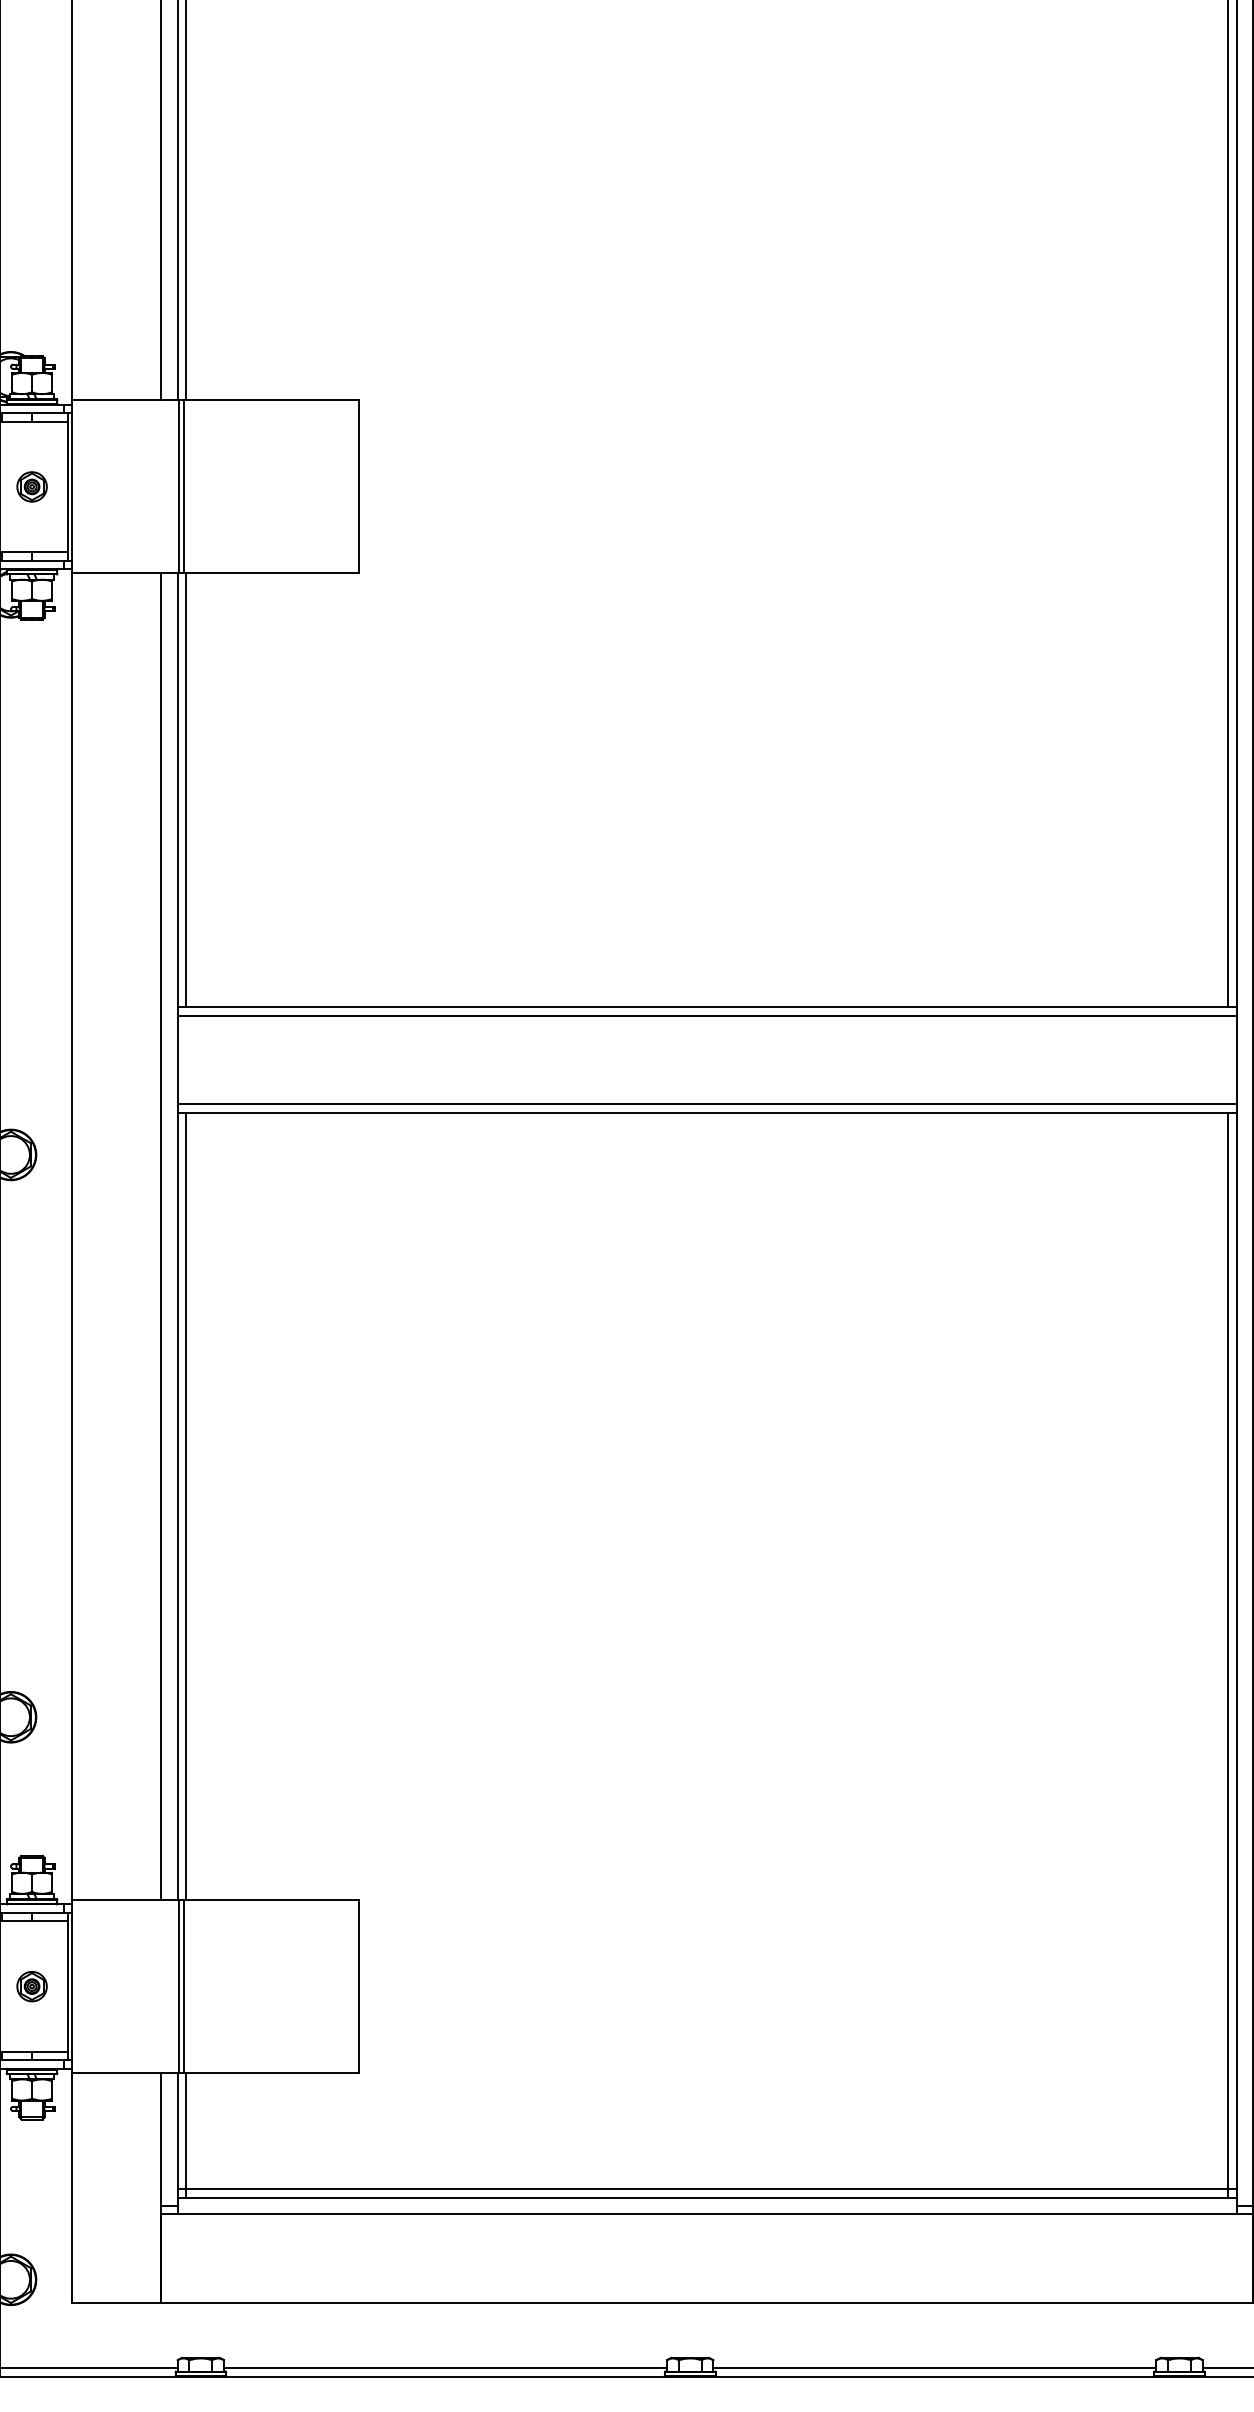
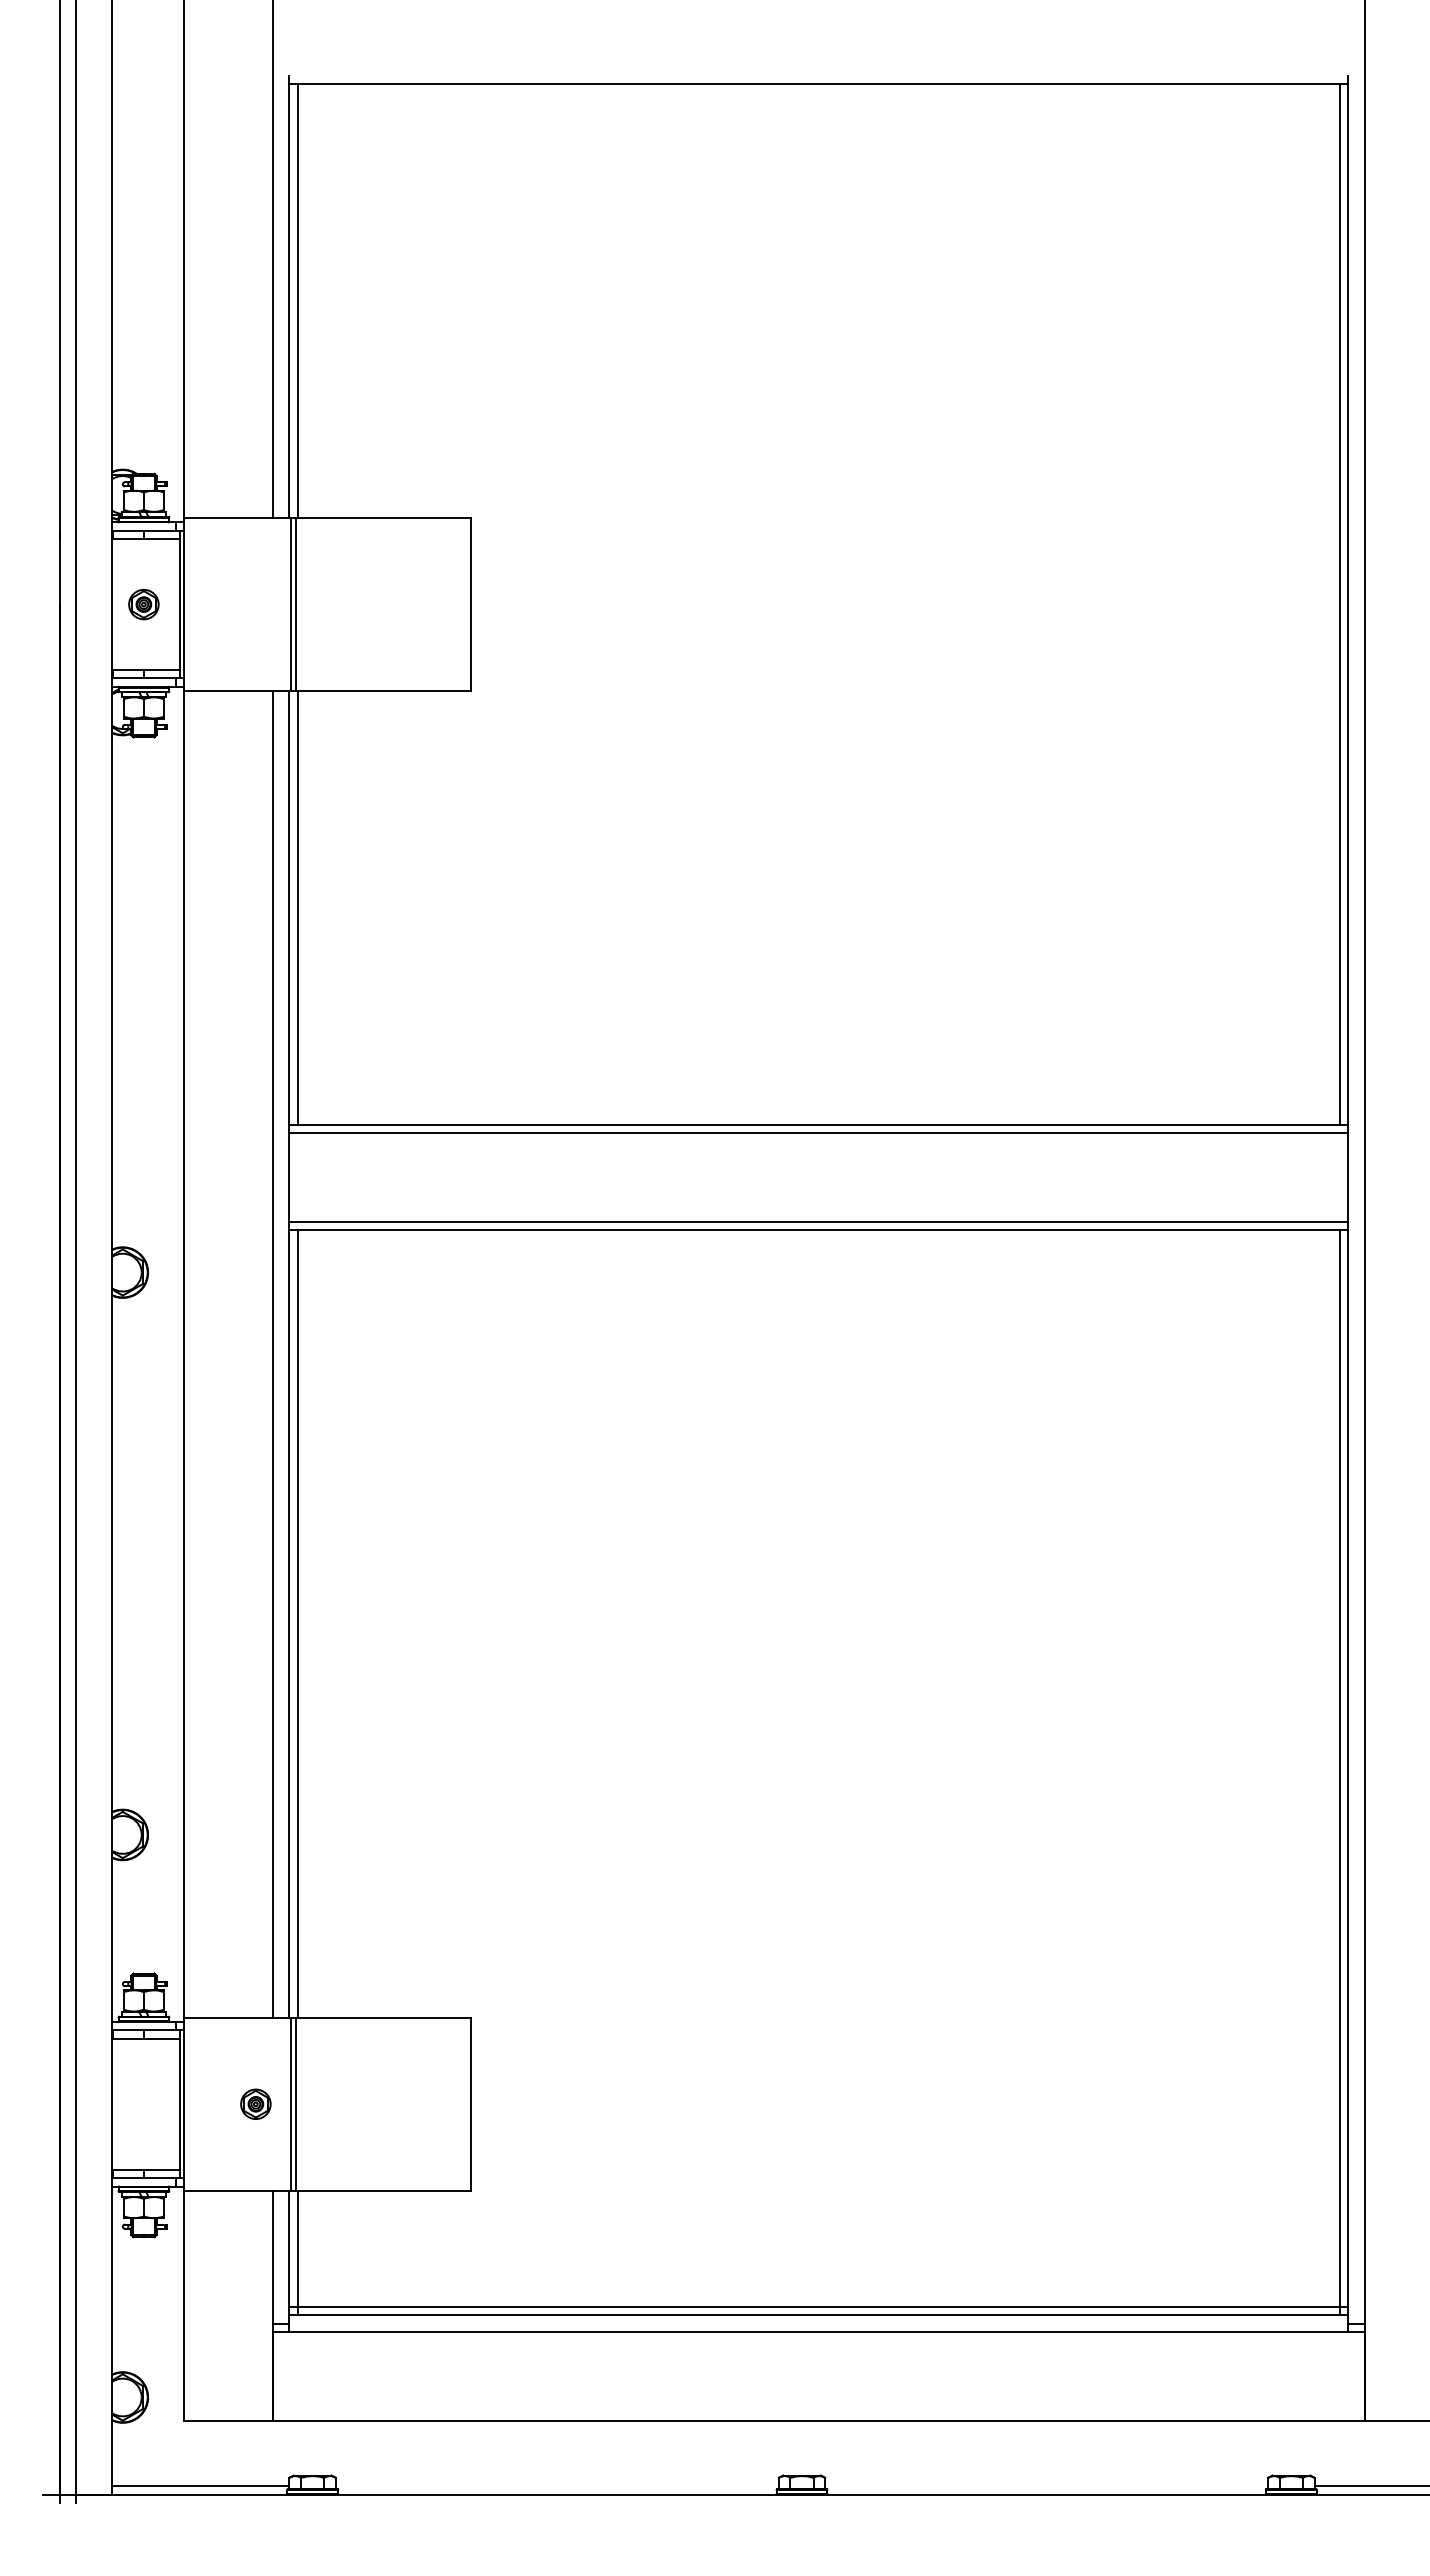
part: (31, 1985) -> (255, 2103), moved
line: (444, 2368) -> (556, 2486), removed
line: (934, 2368) -> (1046, 2486), removed

